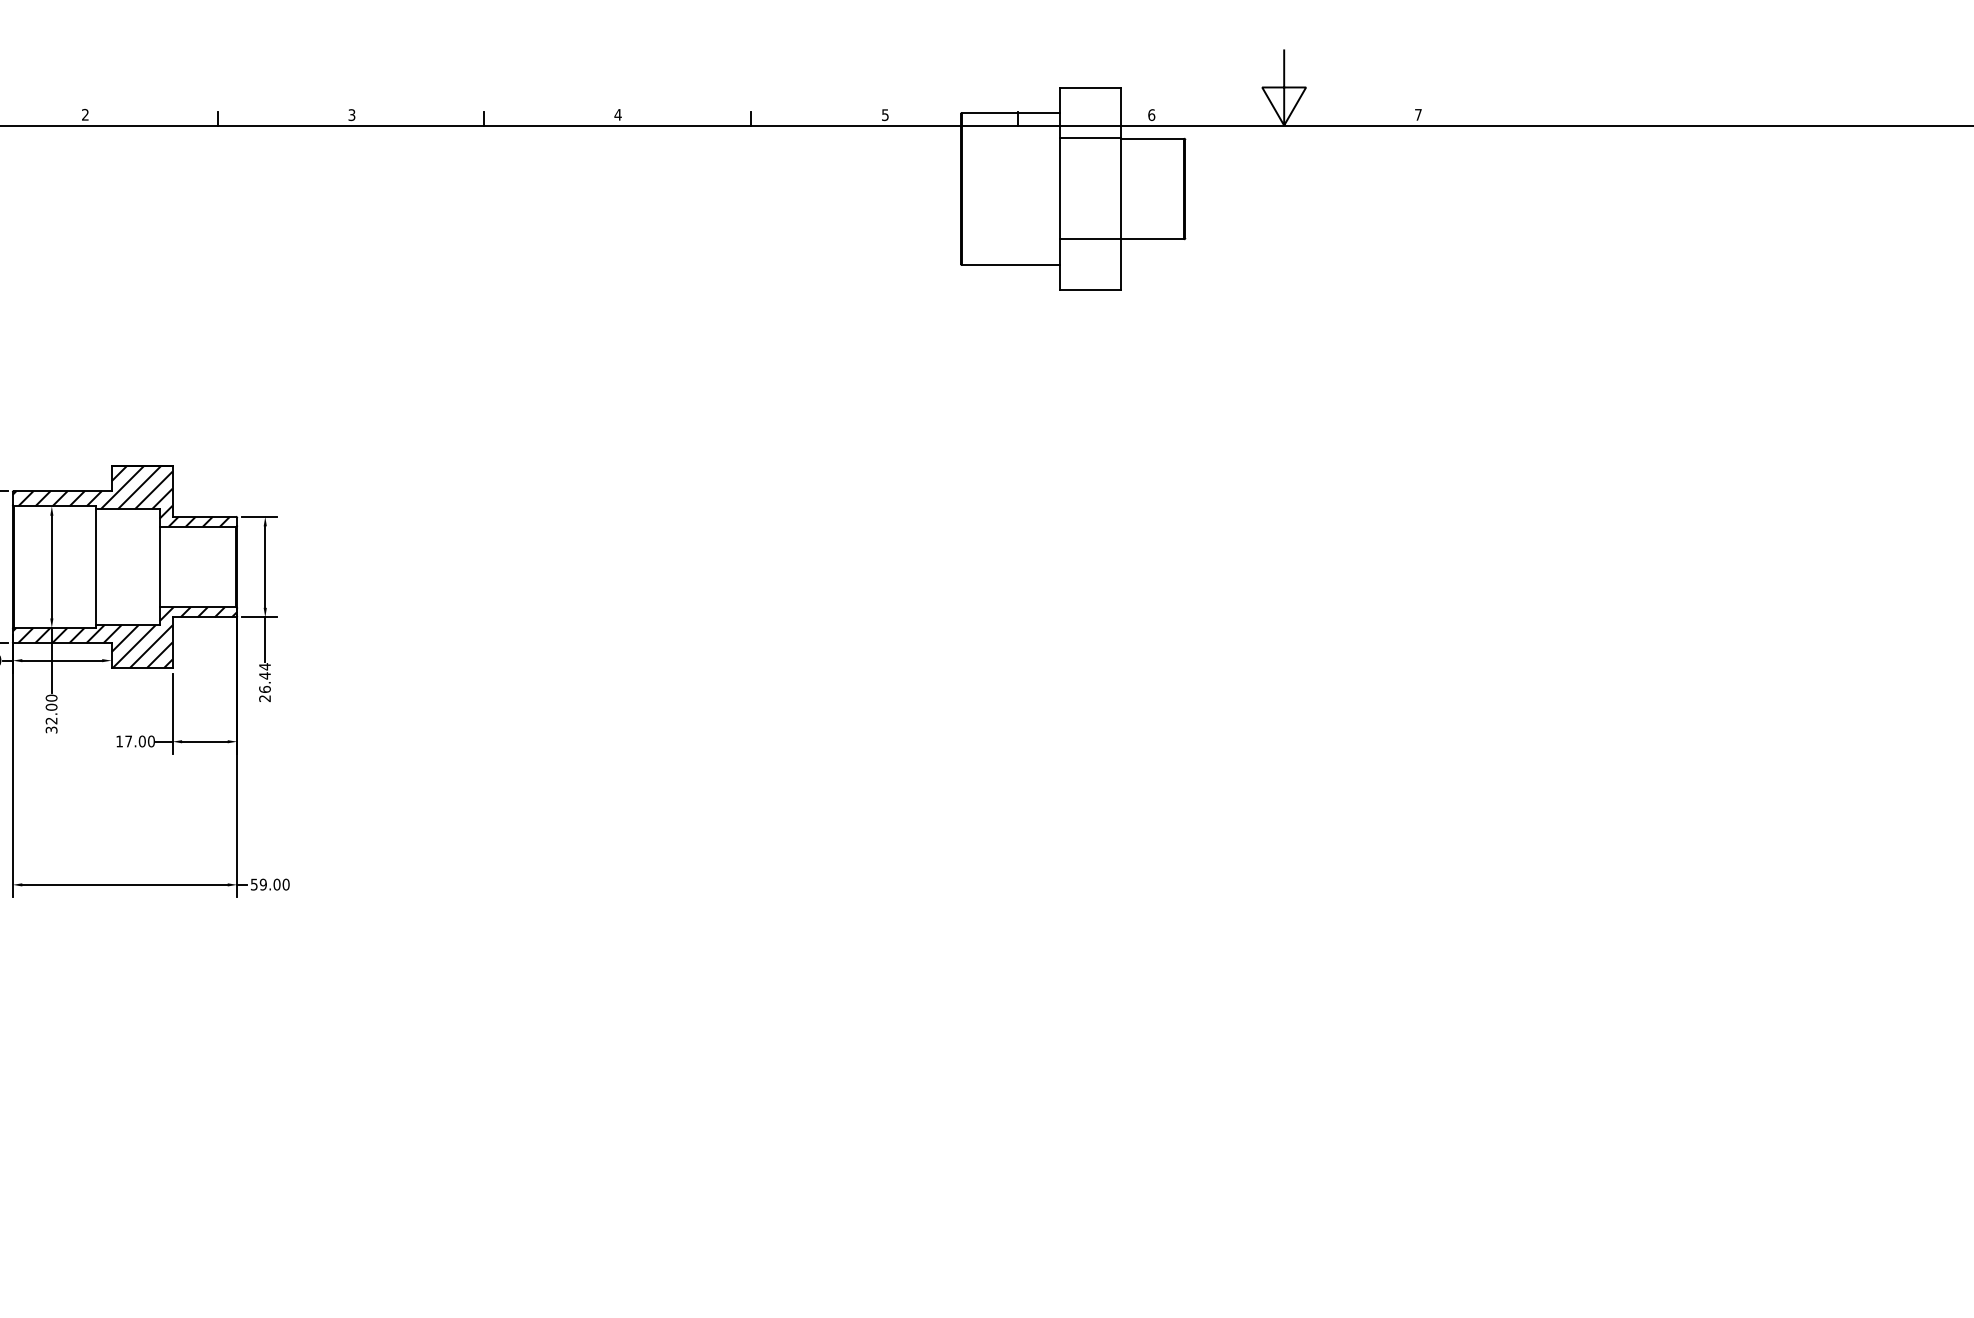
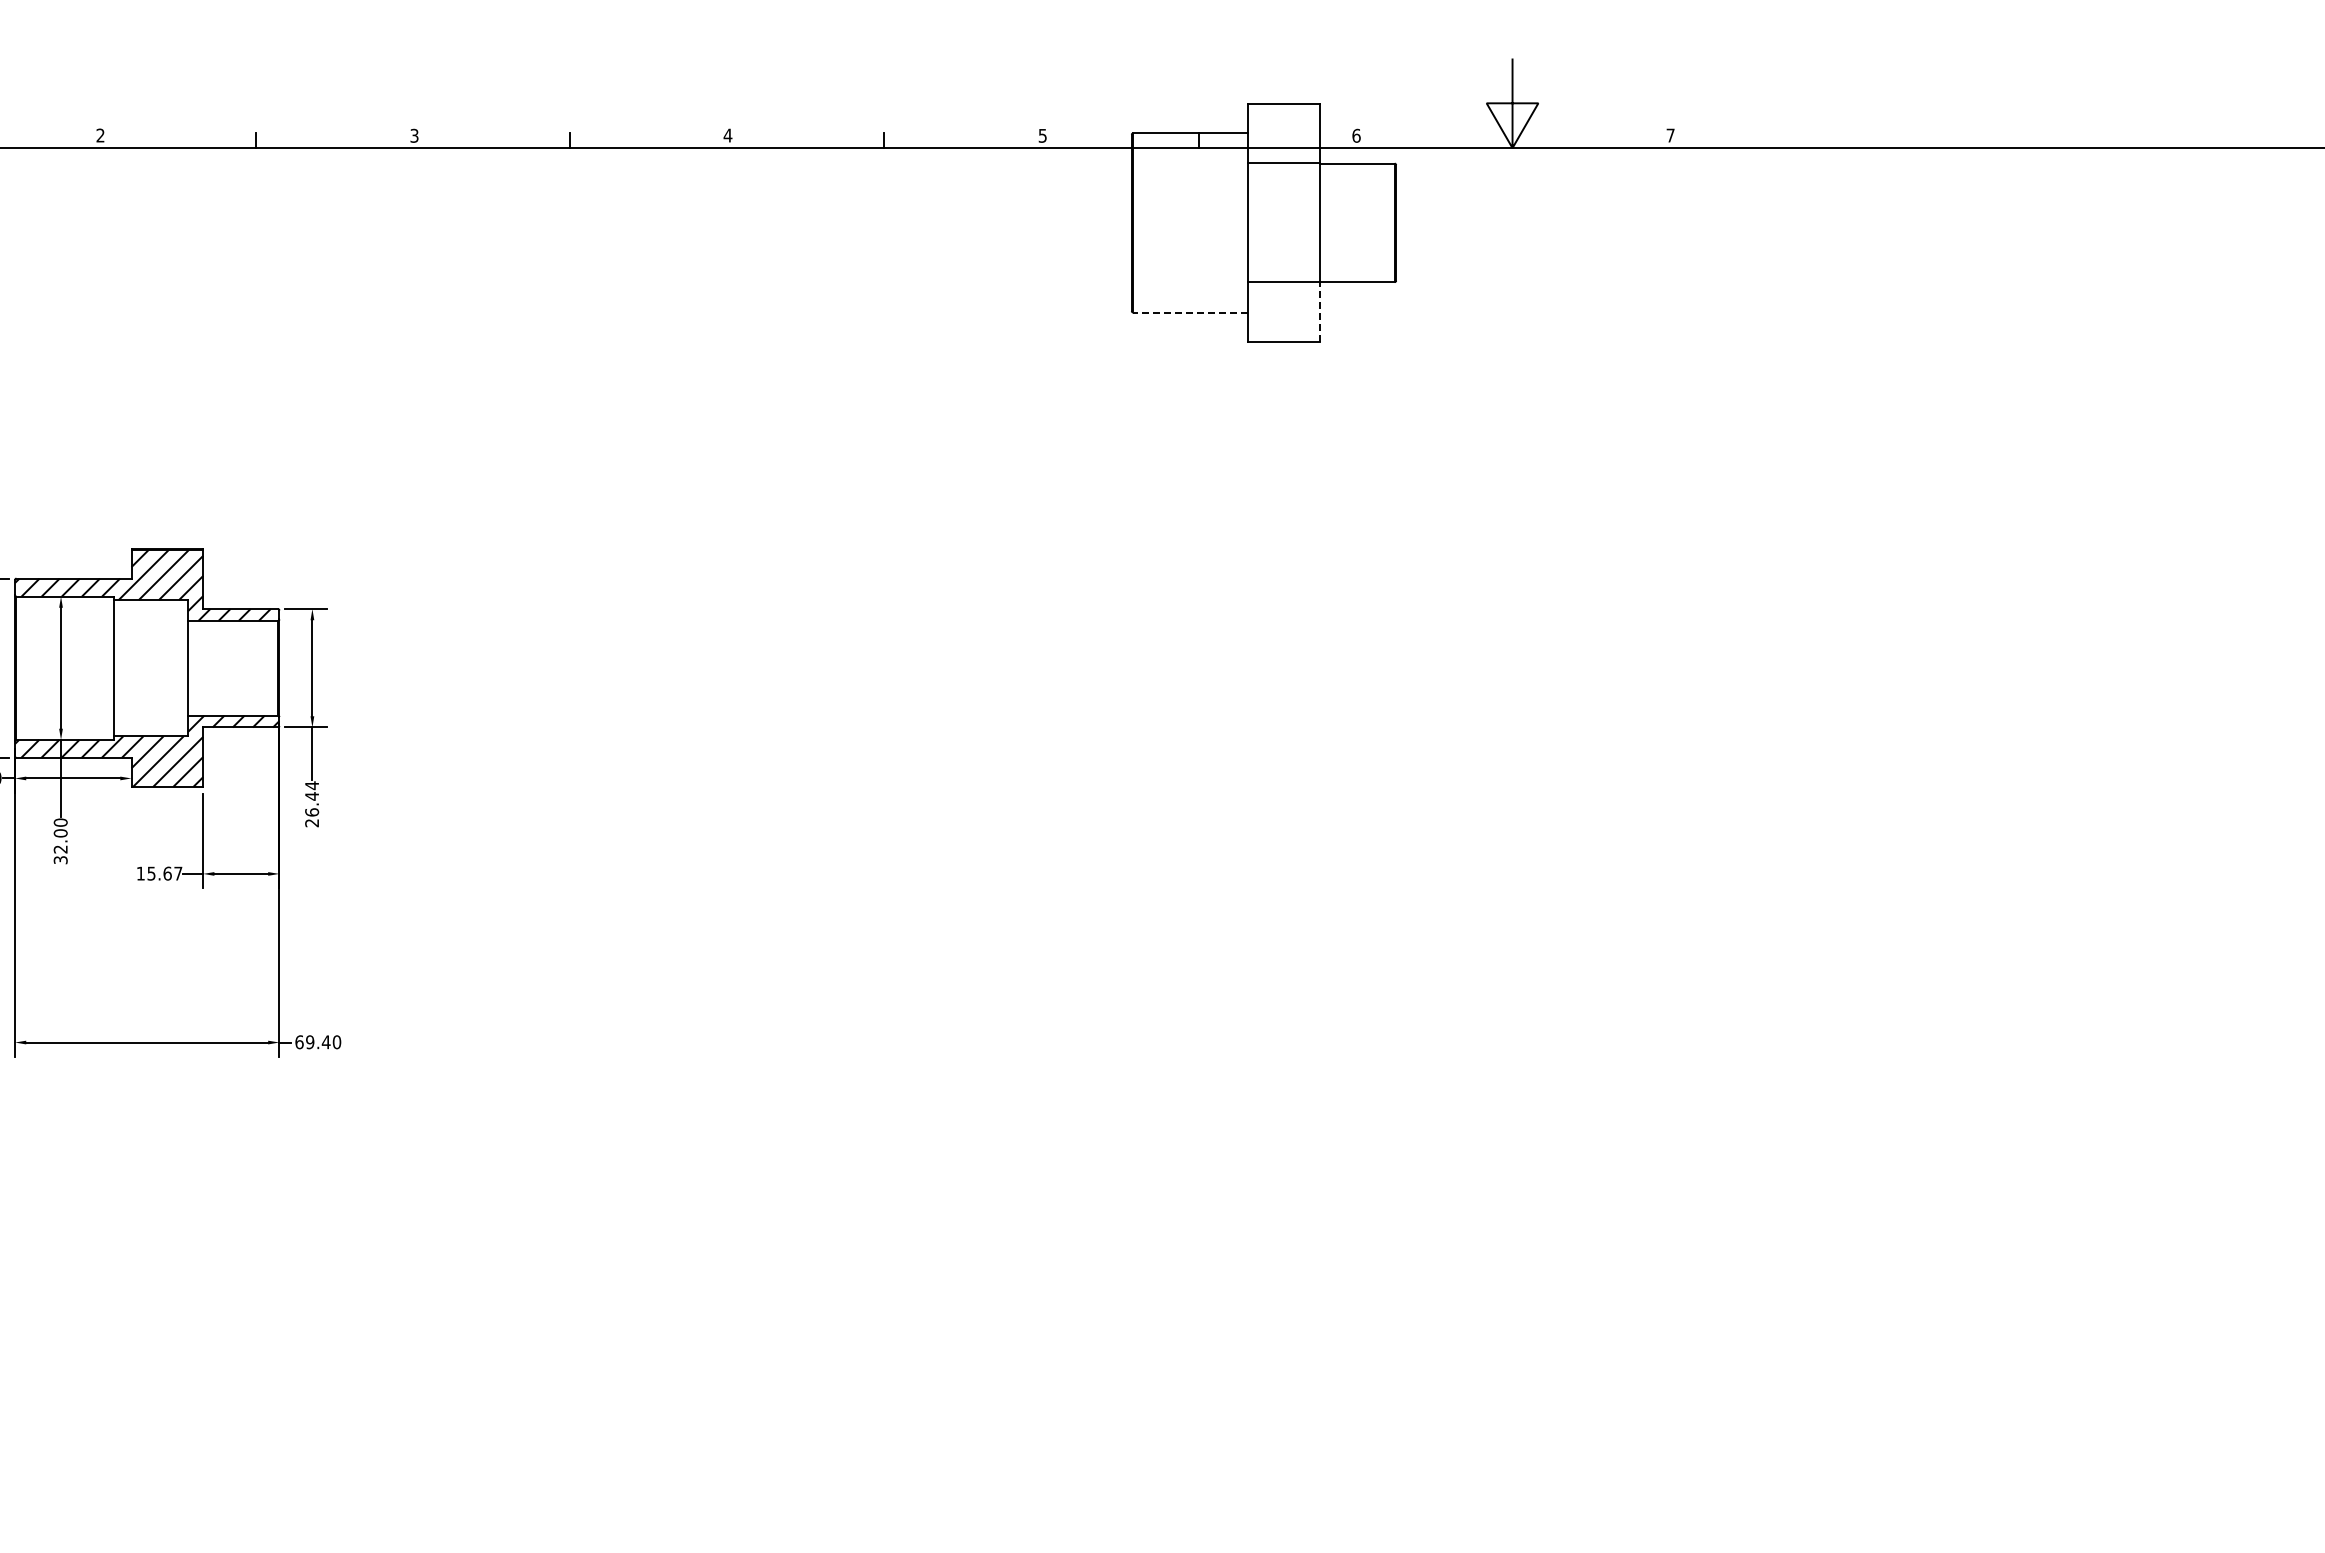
line: (1121, 264) -> (1320, 311), solid -> dashed
line: (1010, 265) -> (1190, 312), solid -> dashed
text: (139, 741) -> (164, 873), 17.00 -> 15.67
text: (265, 884) -> (312, 1042), 59.00 -> 69.40

